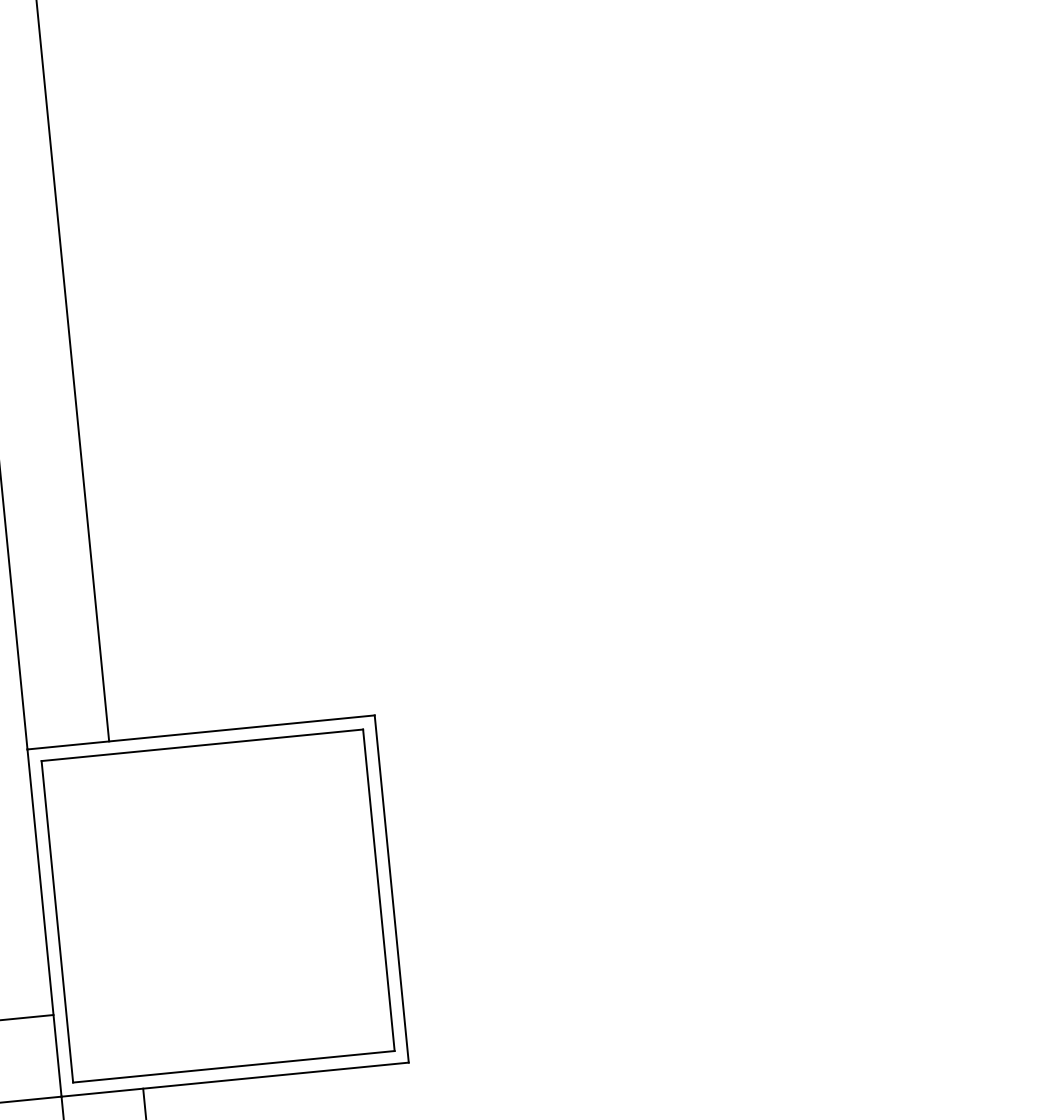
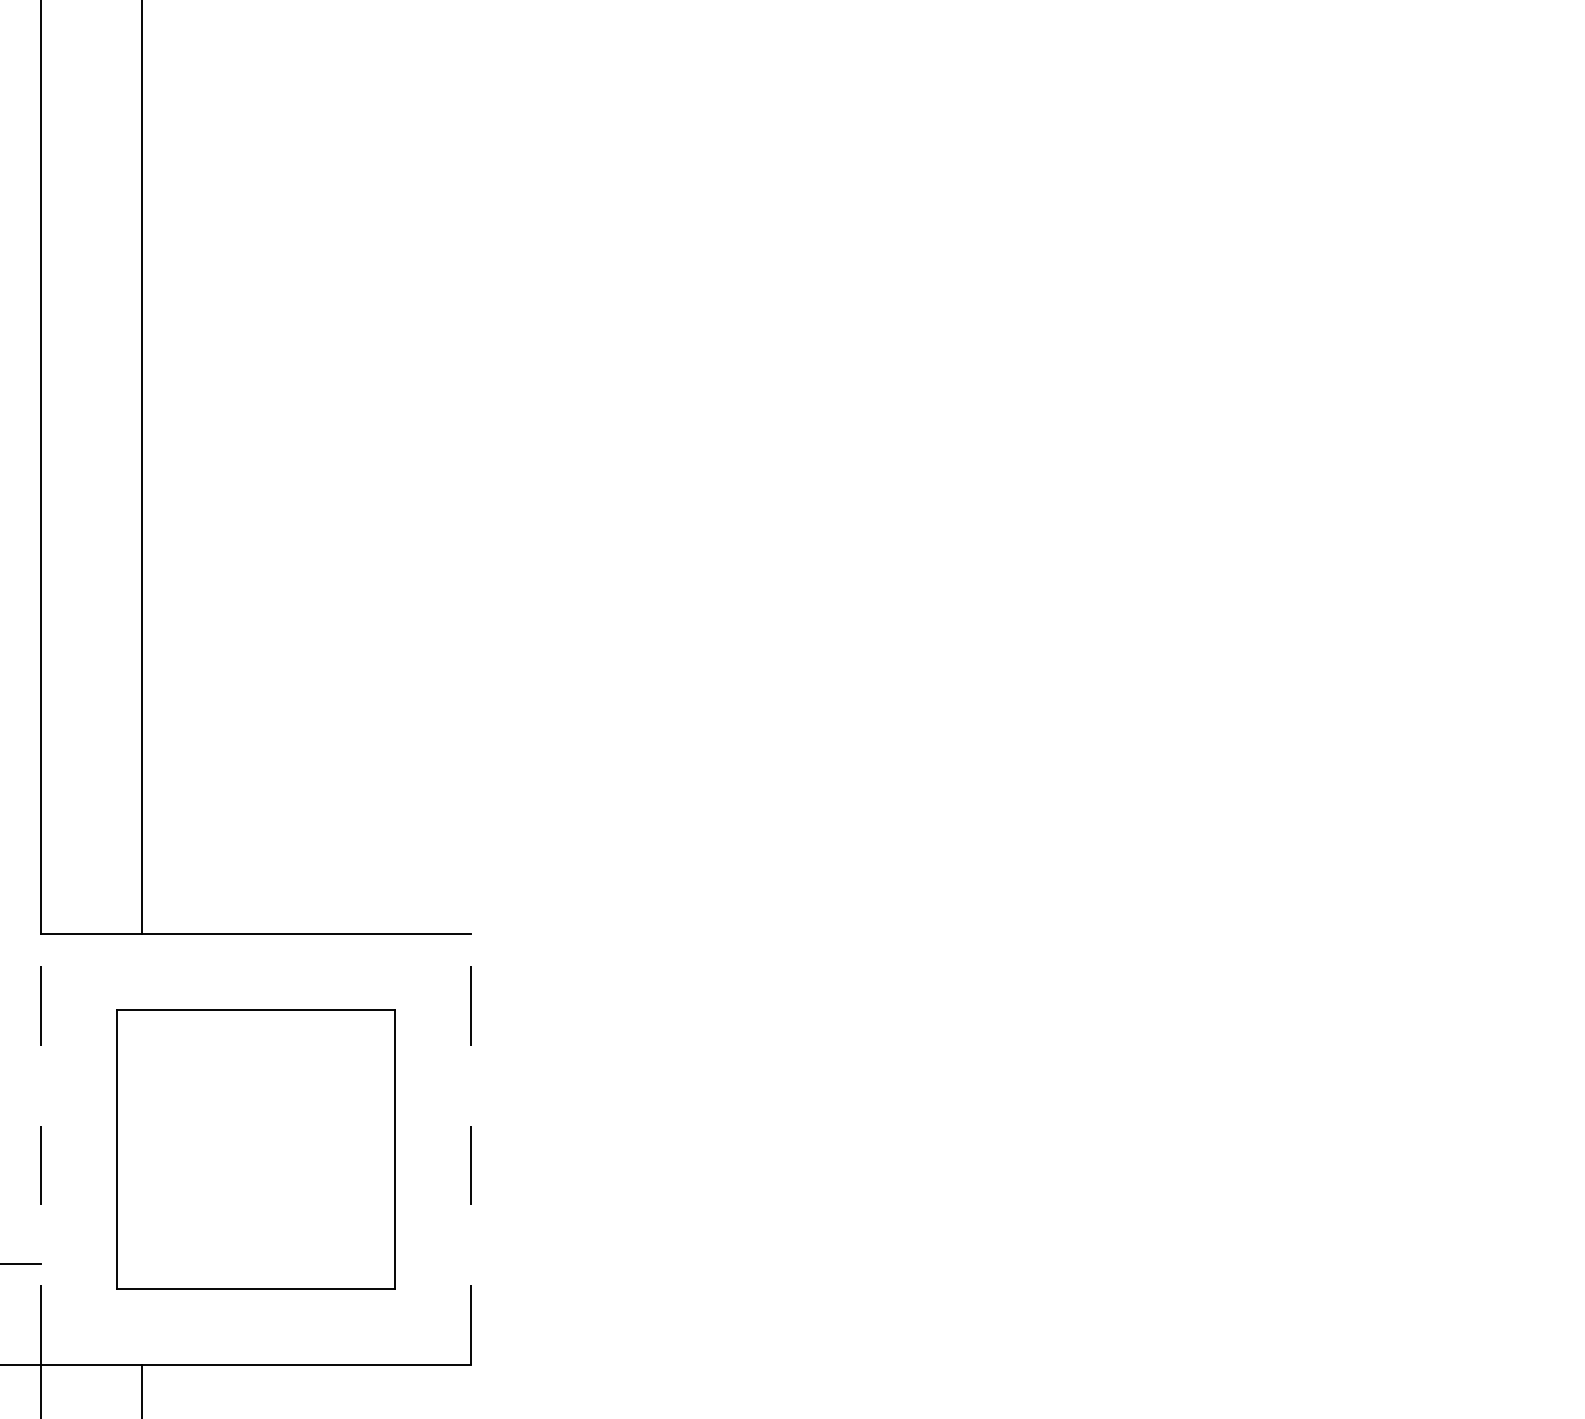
line: (391, 888) -> (471, 1149), solid -> dashed
part: (217, 906) -> (255, 1149), size x0.7
line: (44, 923) -> (40, 1149), solid -> dashed

